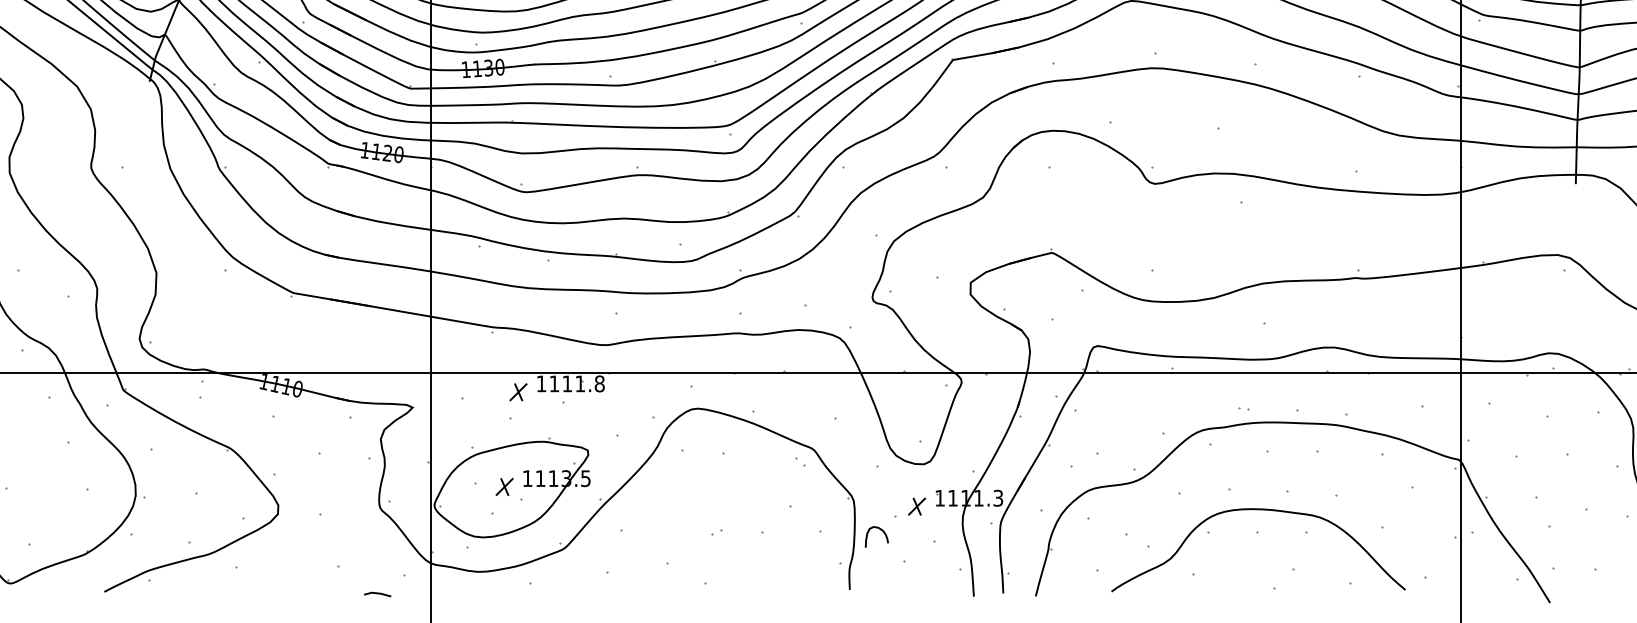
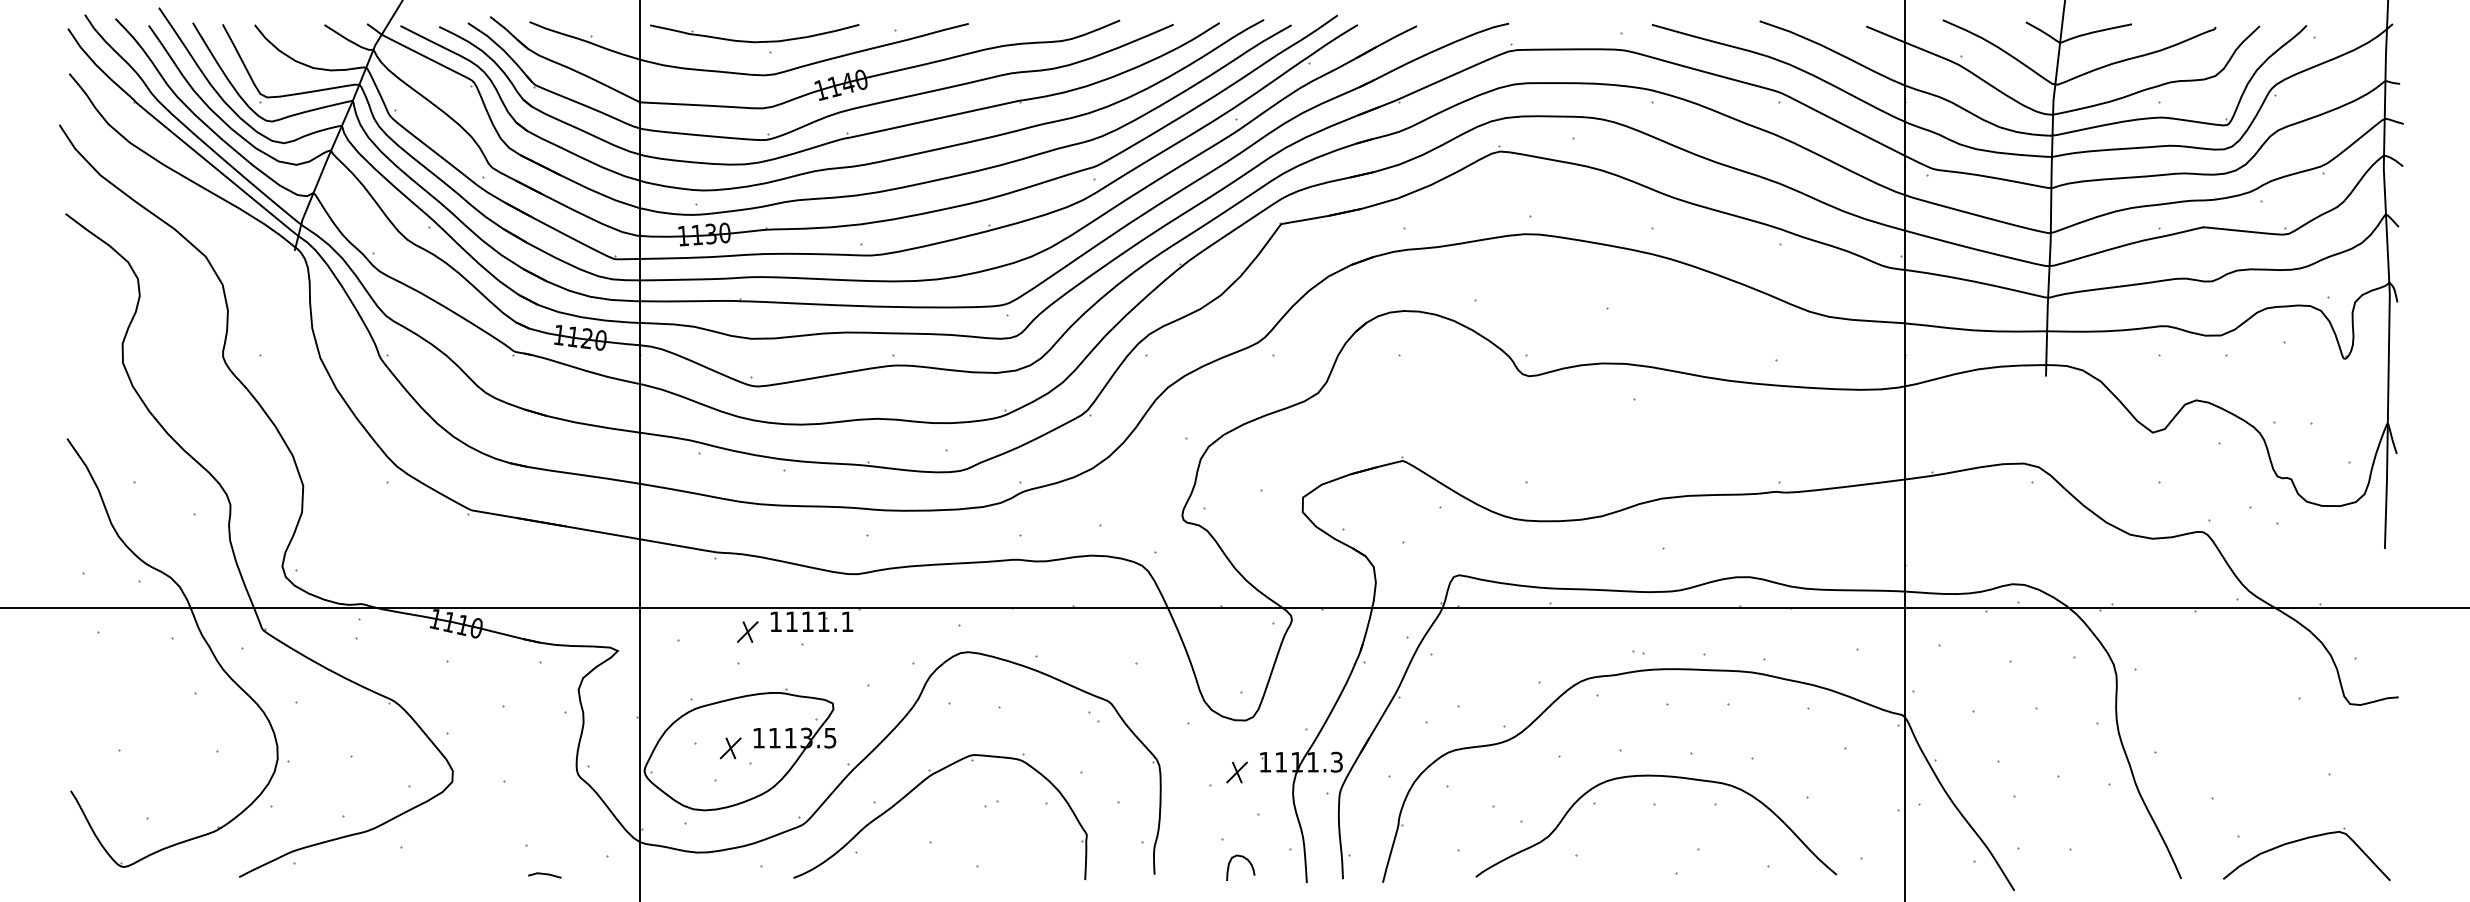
text: (599, 383) -> (847, 621), 1111.8 -> 1111.1
part: (655, 519) -> (916, 788), added
curve: (881, 531) -> (1246, 860), moved
line: (377, 593) -> (544, 874), moved

